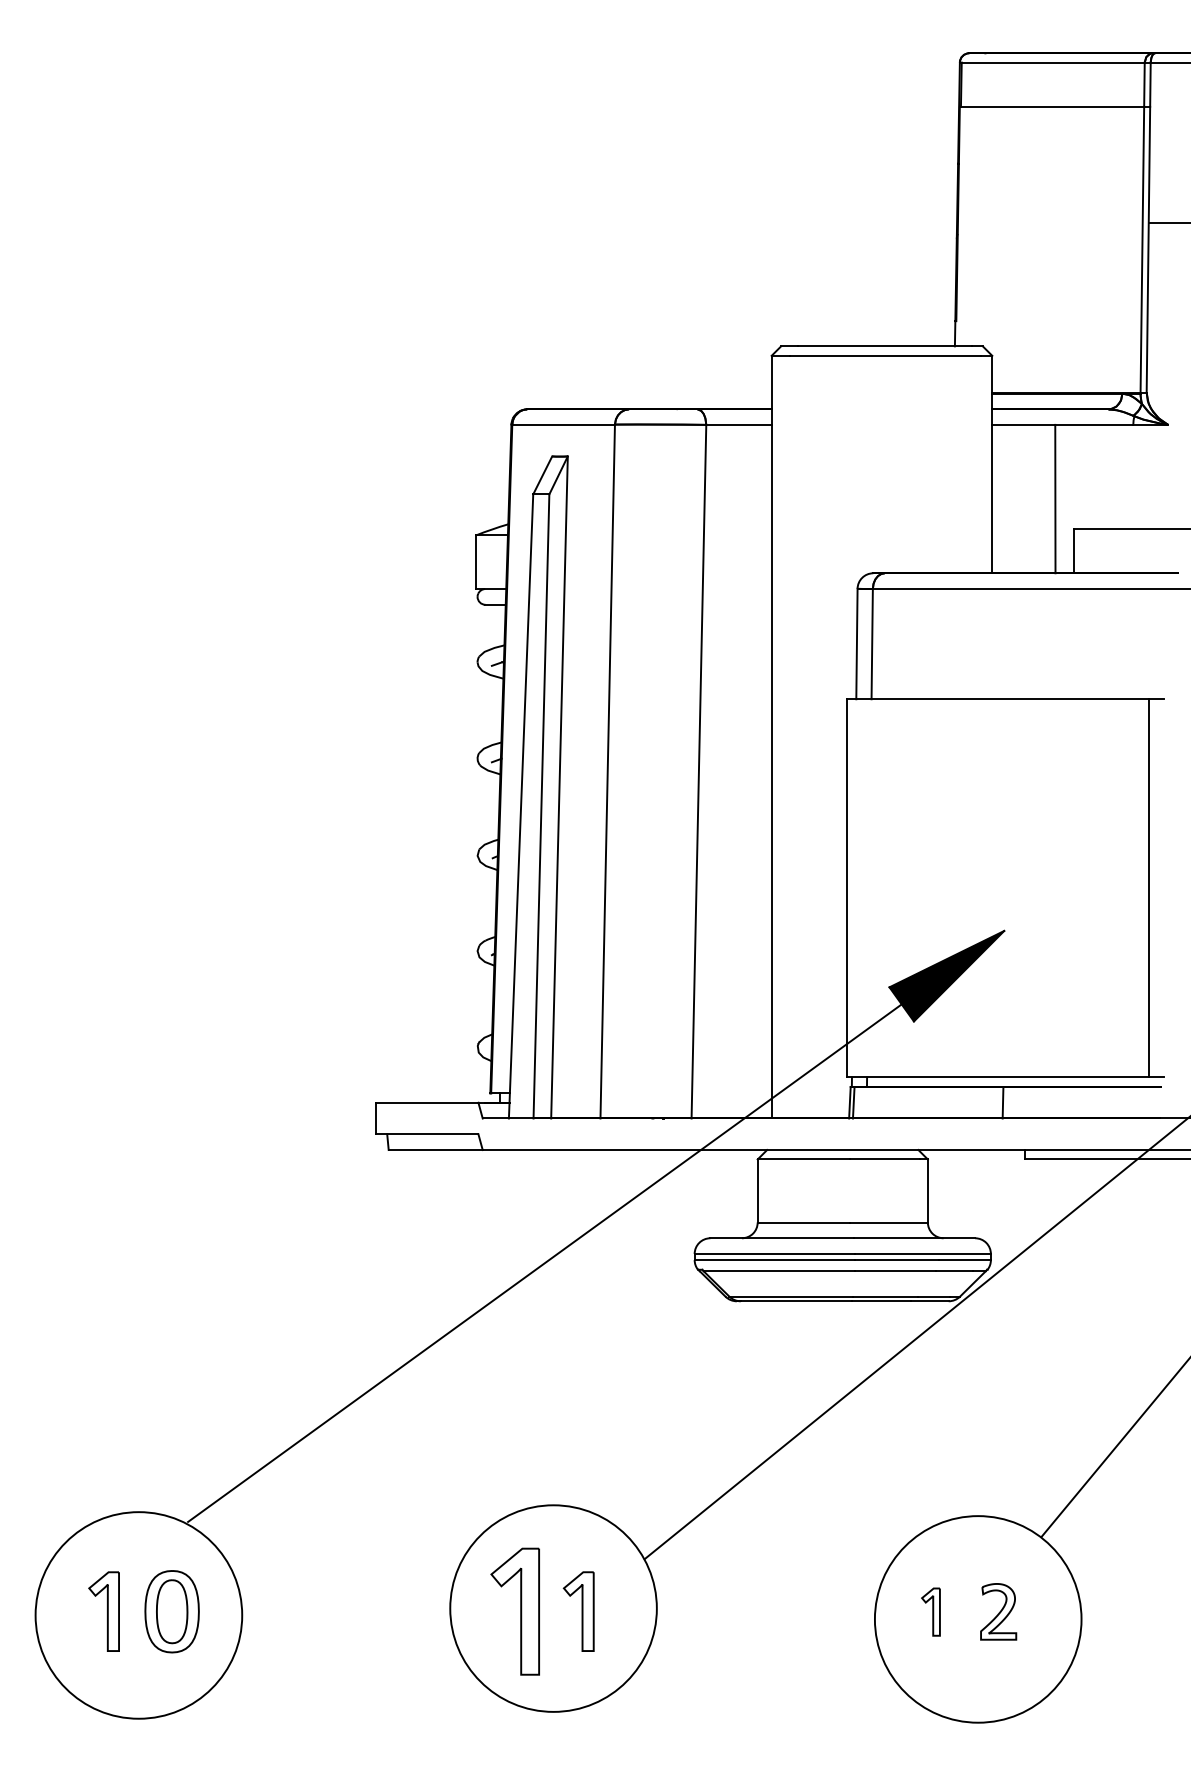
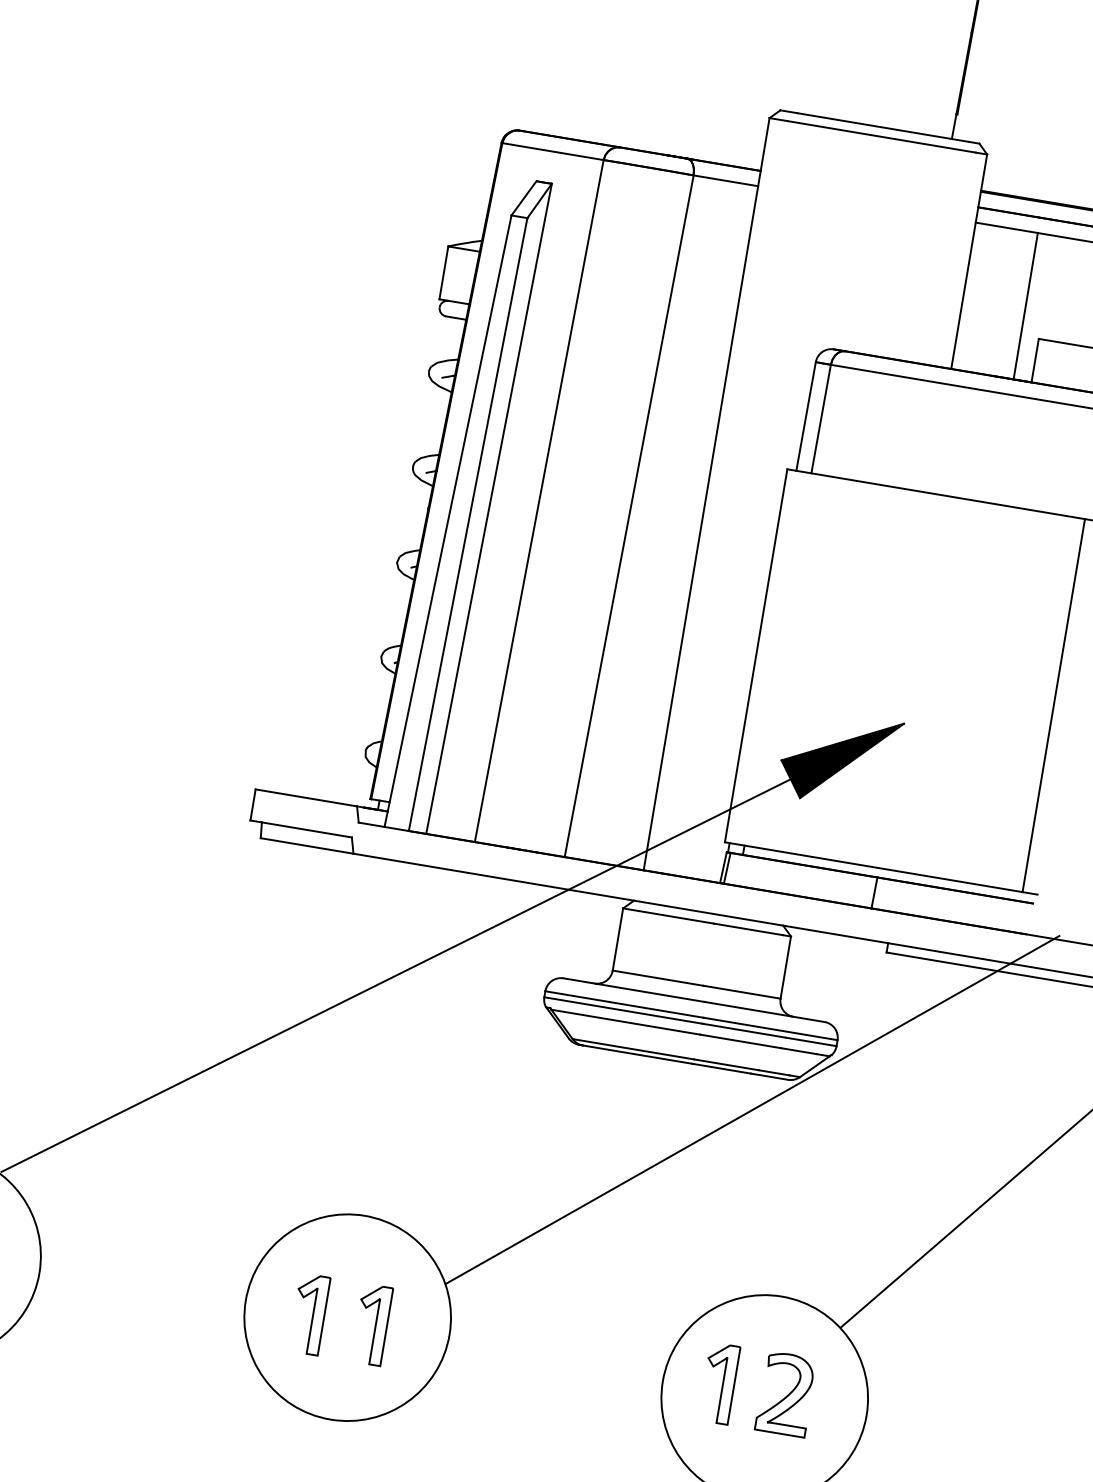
part: (515, 1611) -> (309, 1314), size x0.62
part: (930, 1611) -> (718, 1382), size x1.67
part: (998, 1611) -> (786, 1394), size x1.43

